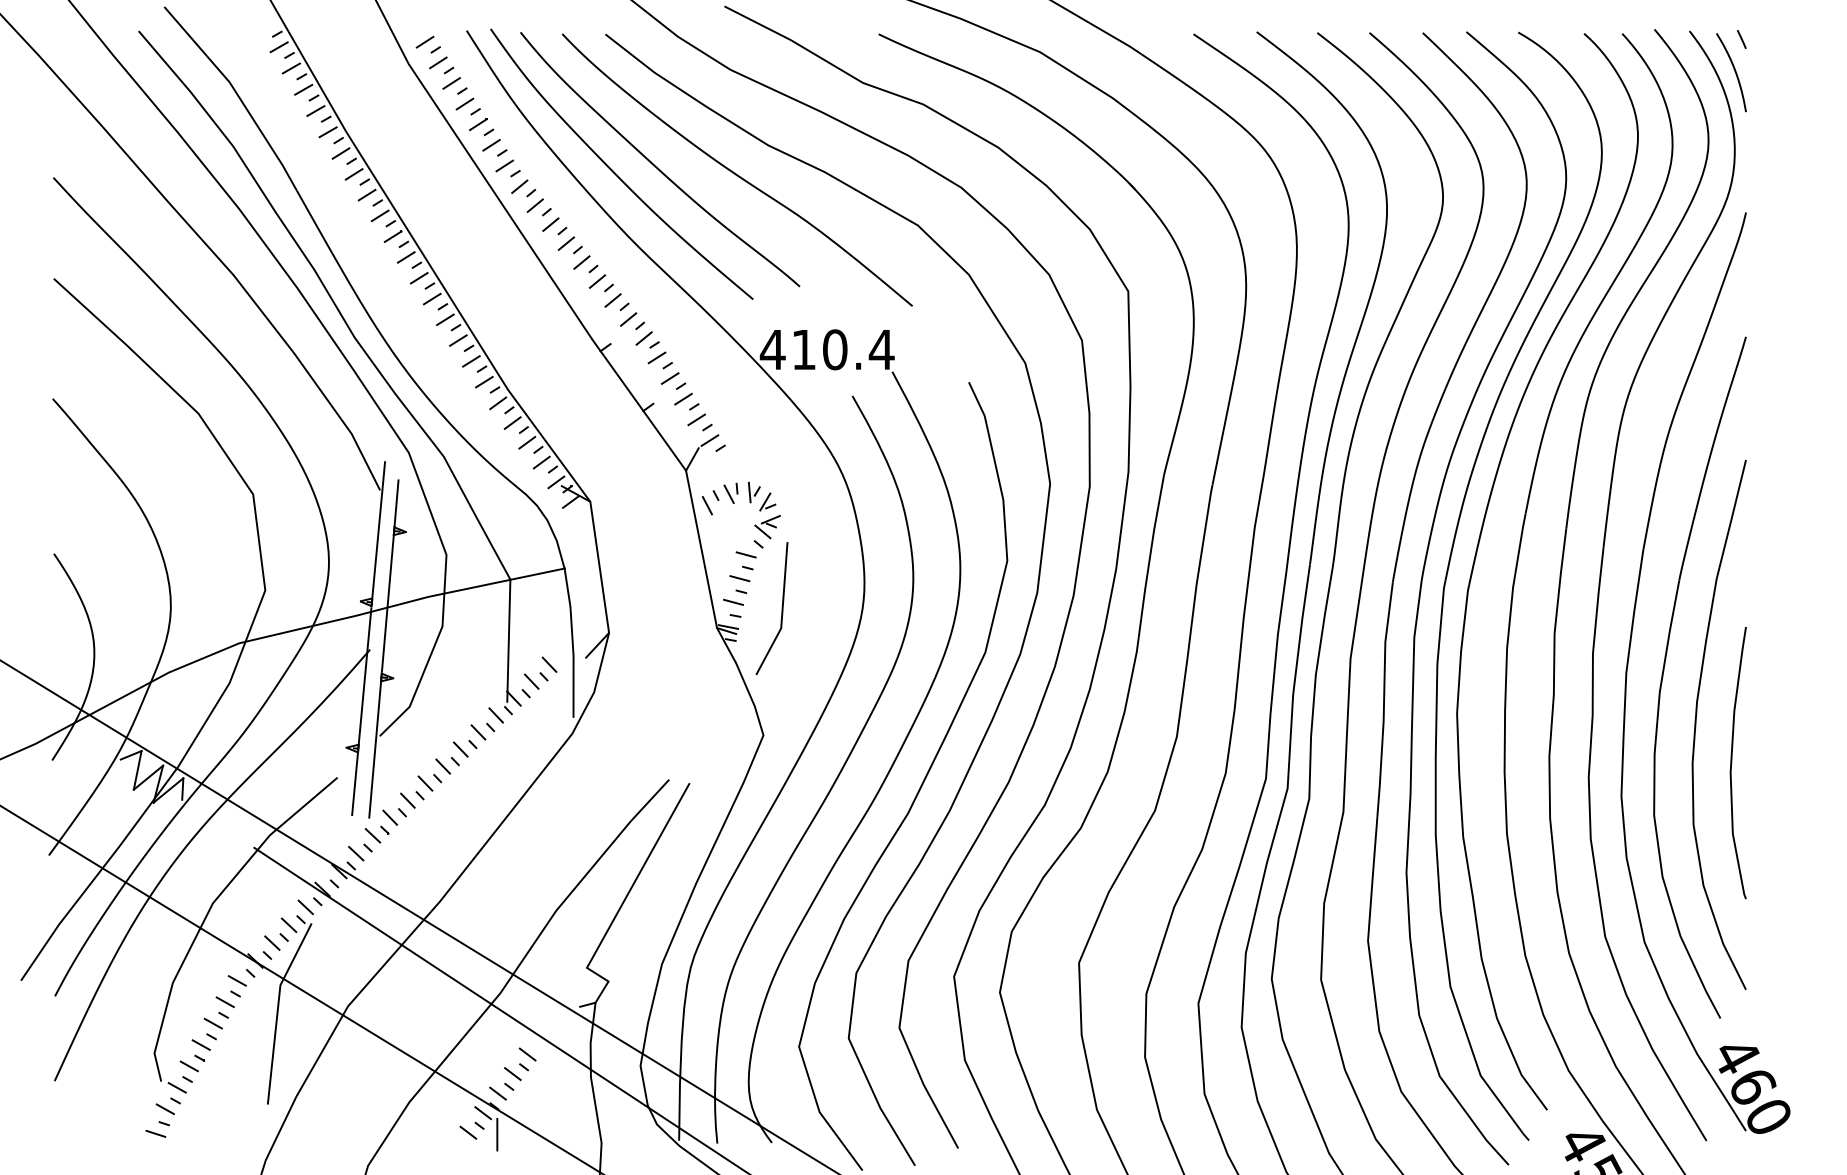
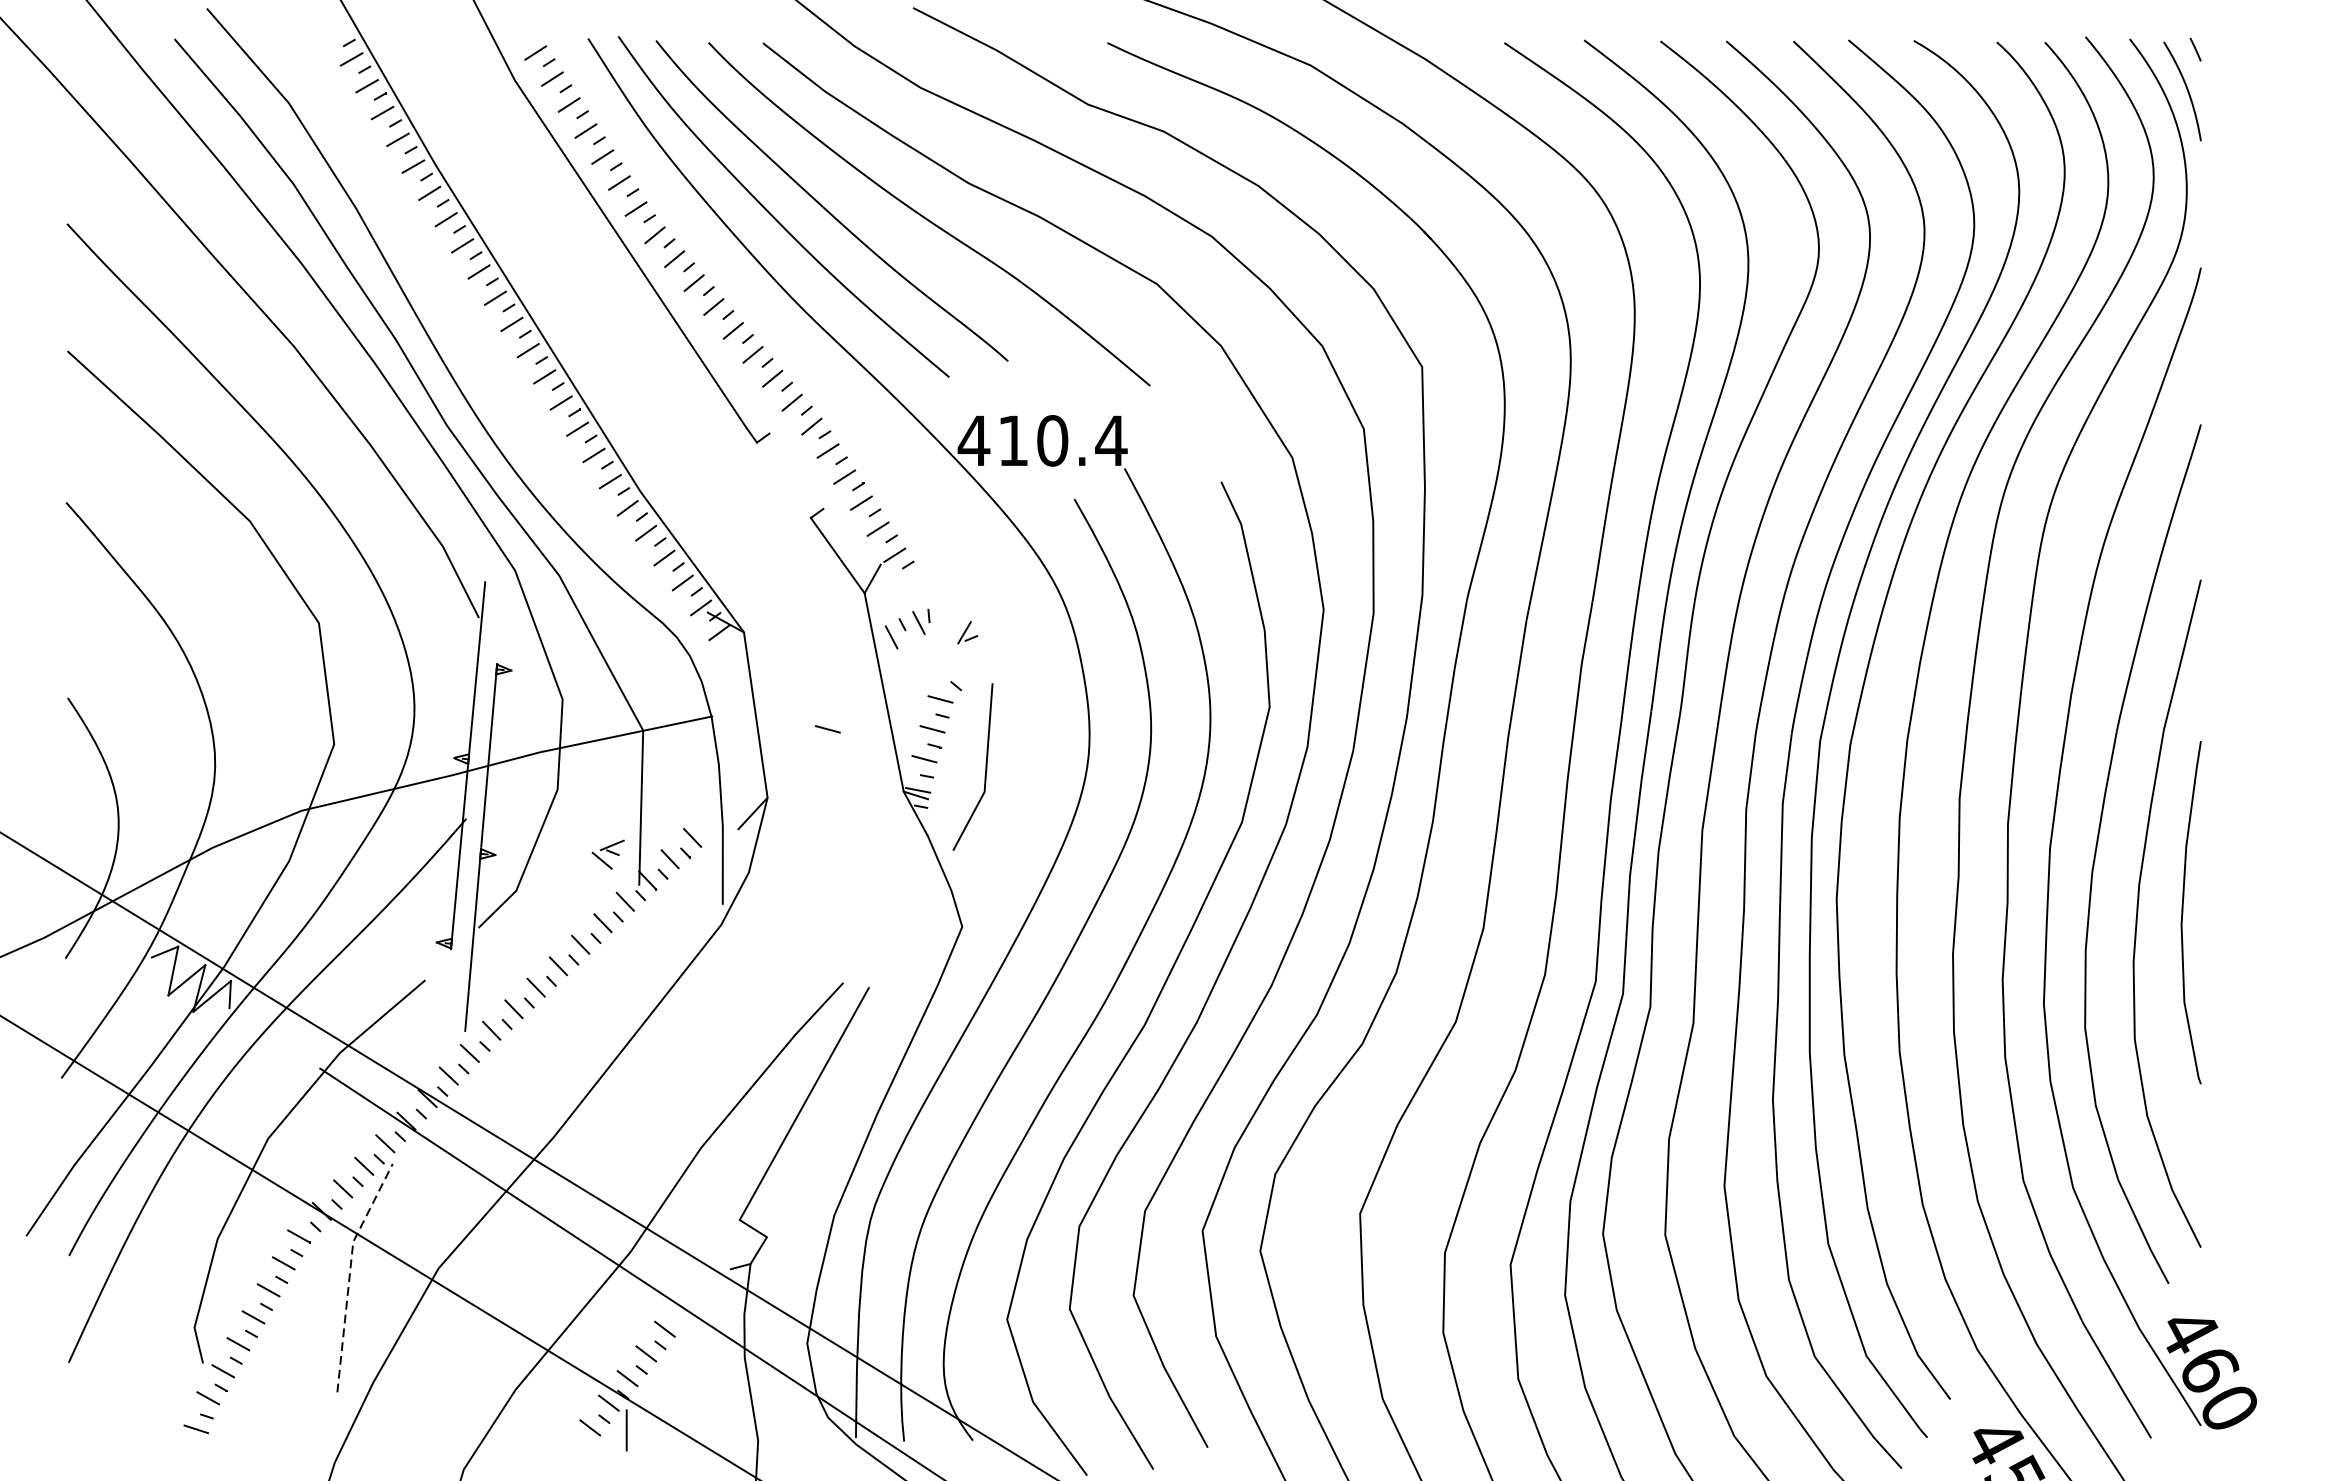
line: (621, 381) -> (783, 480), removed
part: (754, 492) -> (950, 620), removed
line: (396, 503) -> (499, 634), removed
part: (767, 527) -> (608, 855), moved
line: (656, 578) -> (827, 729), added
curve: (1732, 763) -> (2183, 913), moved
line: (354, 784) -> (446, 988), removed
line: (277, 1009) -> (349, 1272), solid -> dashed

